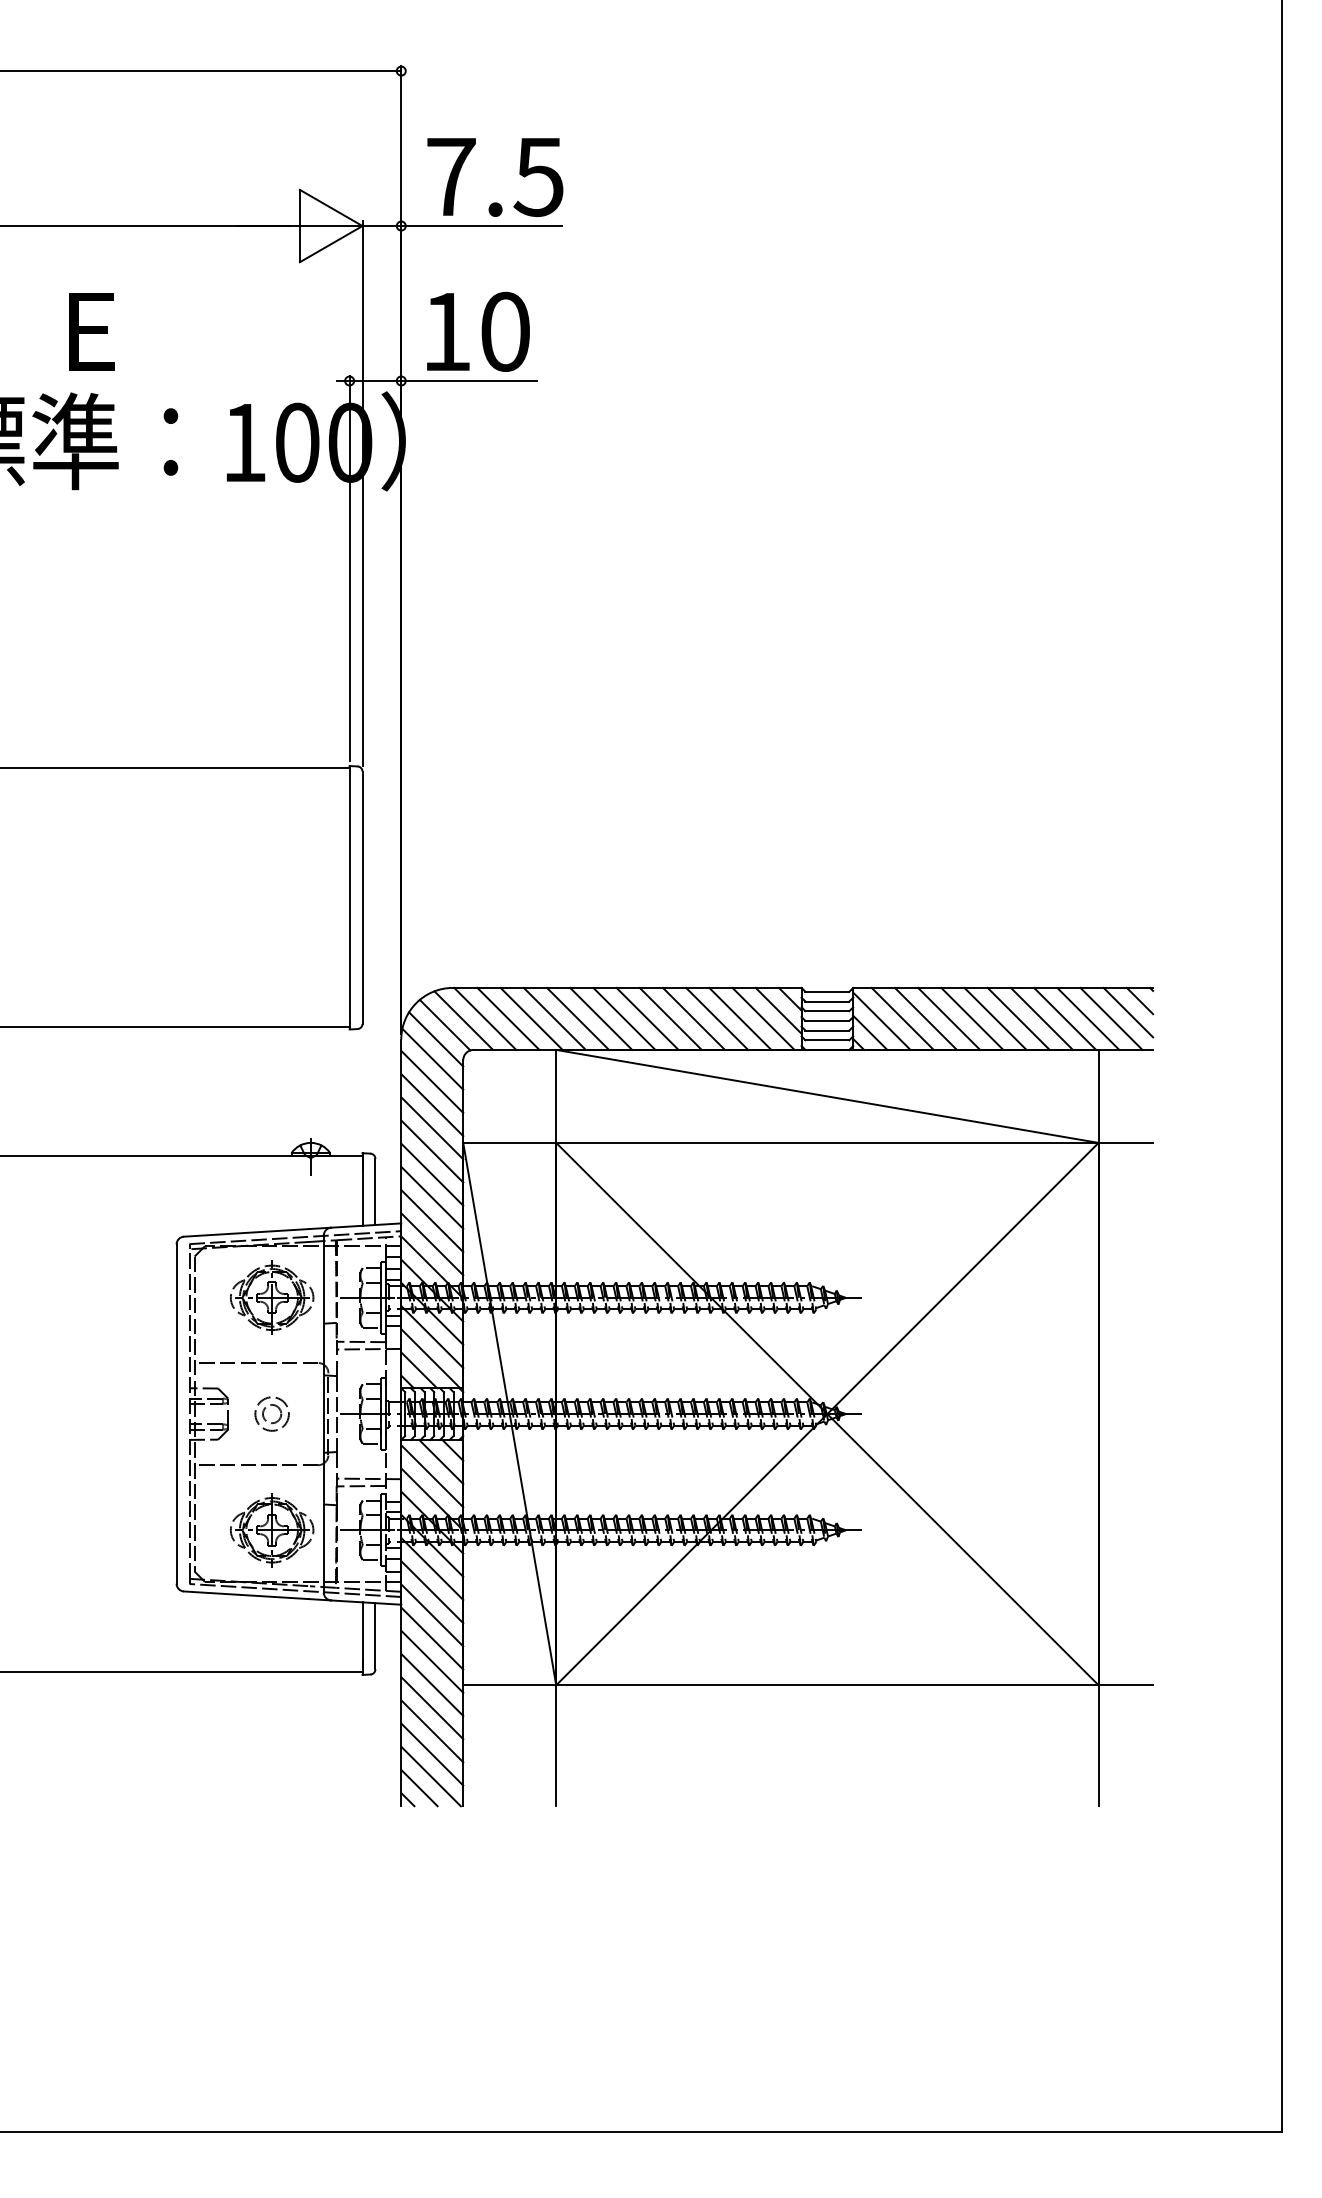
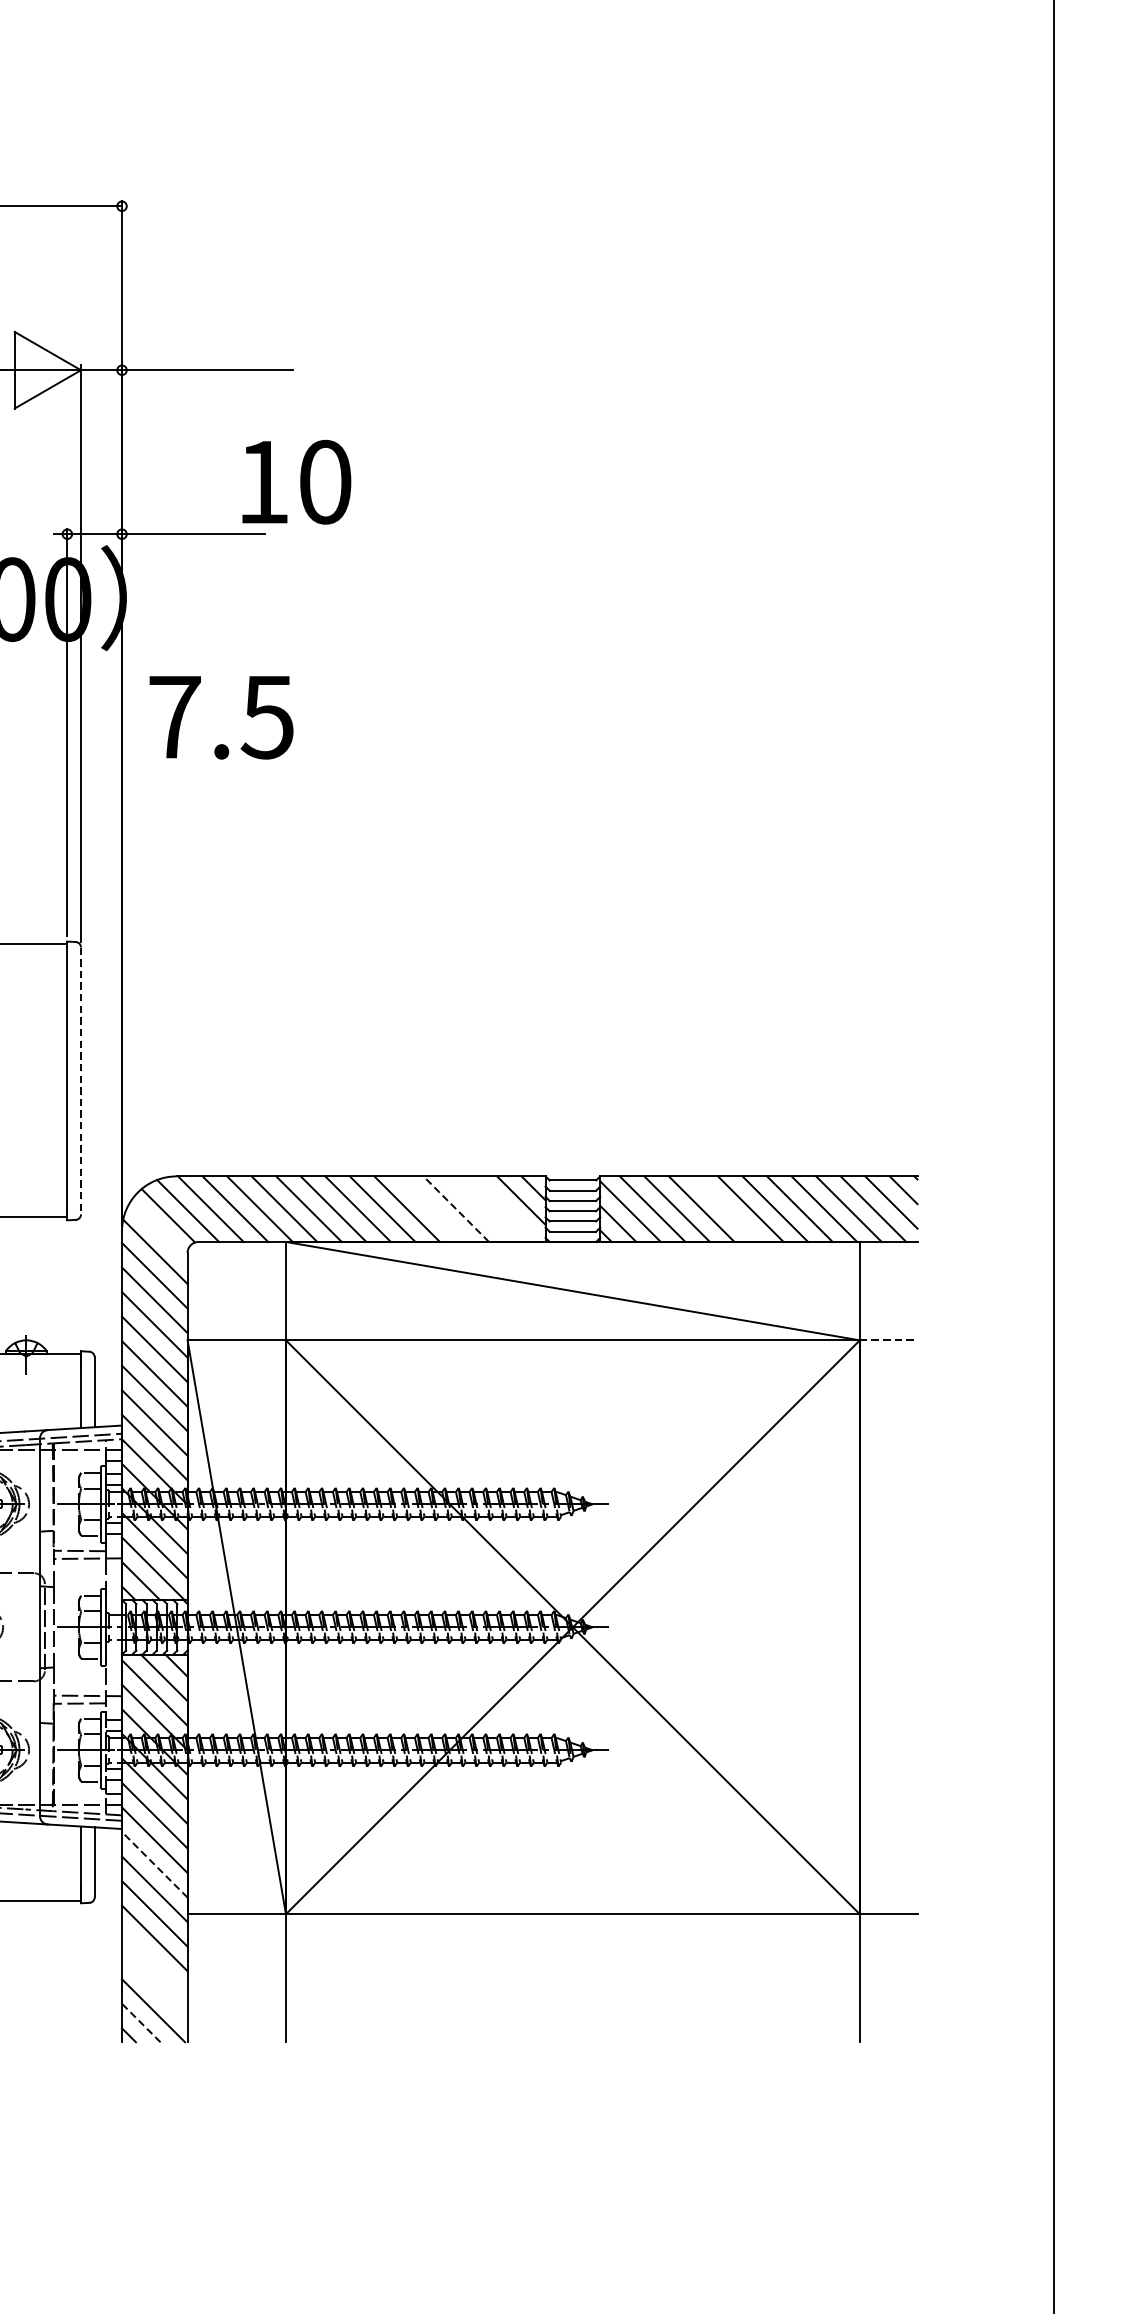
text: (495, 177) -> (221, 717), moved
text: (478, 331) -> (296, 481), moved
line: (362, 898) -> (80, 1081), solid -> dashed
line: (693, 1018) -> (431, 1208), removed
line: (717, 1018) -> (456, 1208), solid -> dashed
line: (740, 1018) -> (480, 1208), removed
line: (763, 1018) -> (505, 1208), removed
line: (972, 1018) -> (726, 1208), removed
line: (436, 1039) -> (159, 1230), removed
line: (1126, 1142) -> (889, 1339), solid -> dashed
line: (432, 1638) -> (155, 1864), solid -> dashed
line: (432, 1731) -> (155, 1963), removed
line: (432, 1754) -> (155, 1987), removed
line: (419, 1788) -> (141, 2023), solid -> dashed

